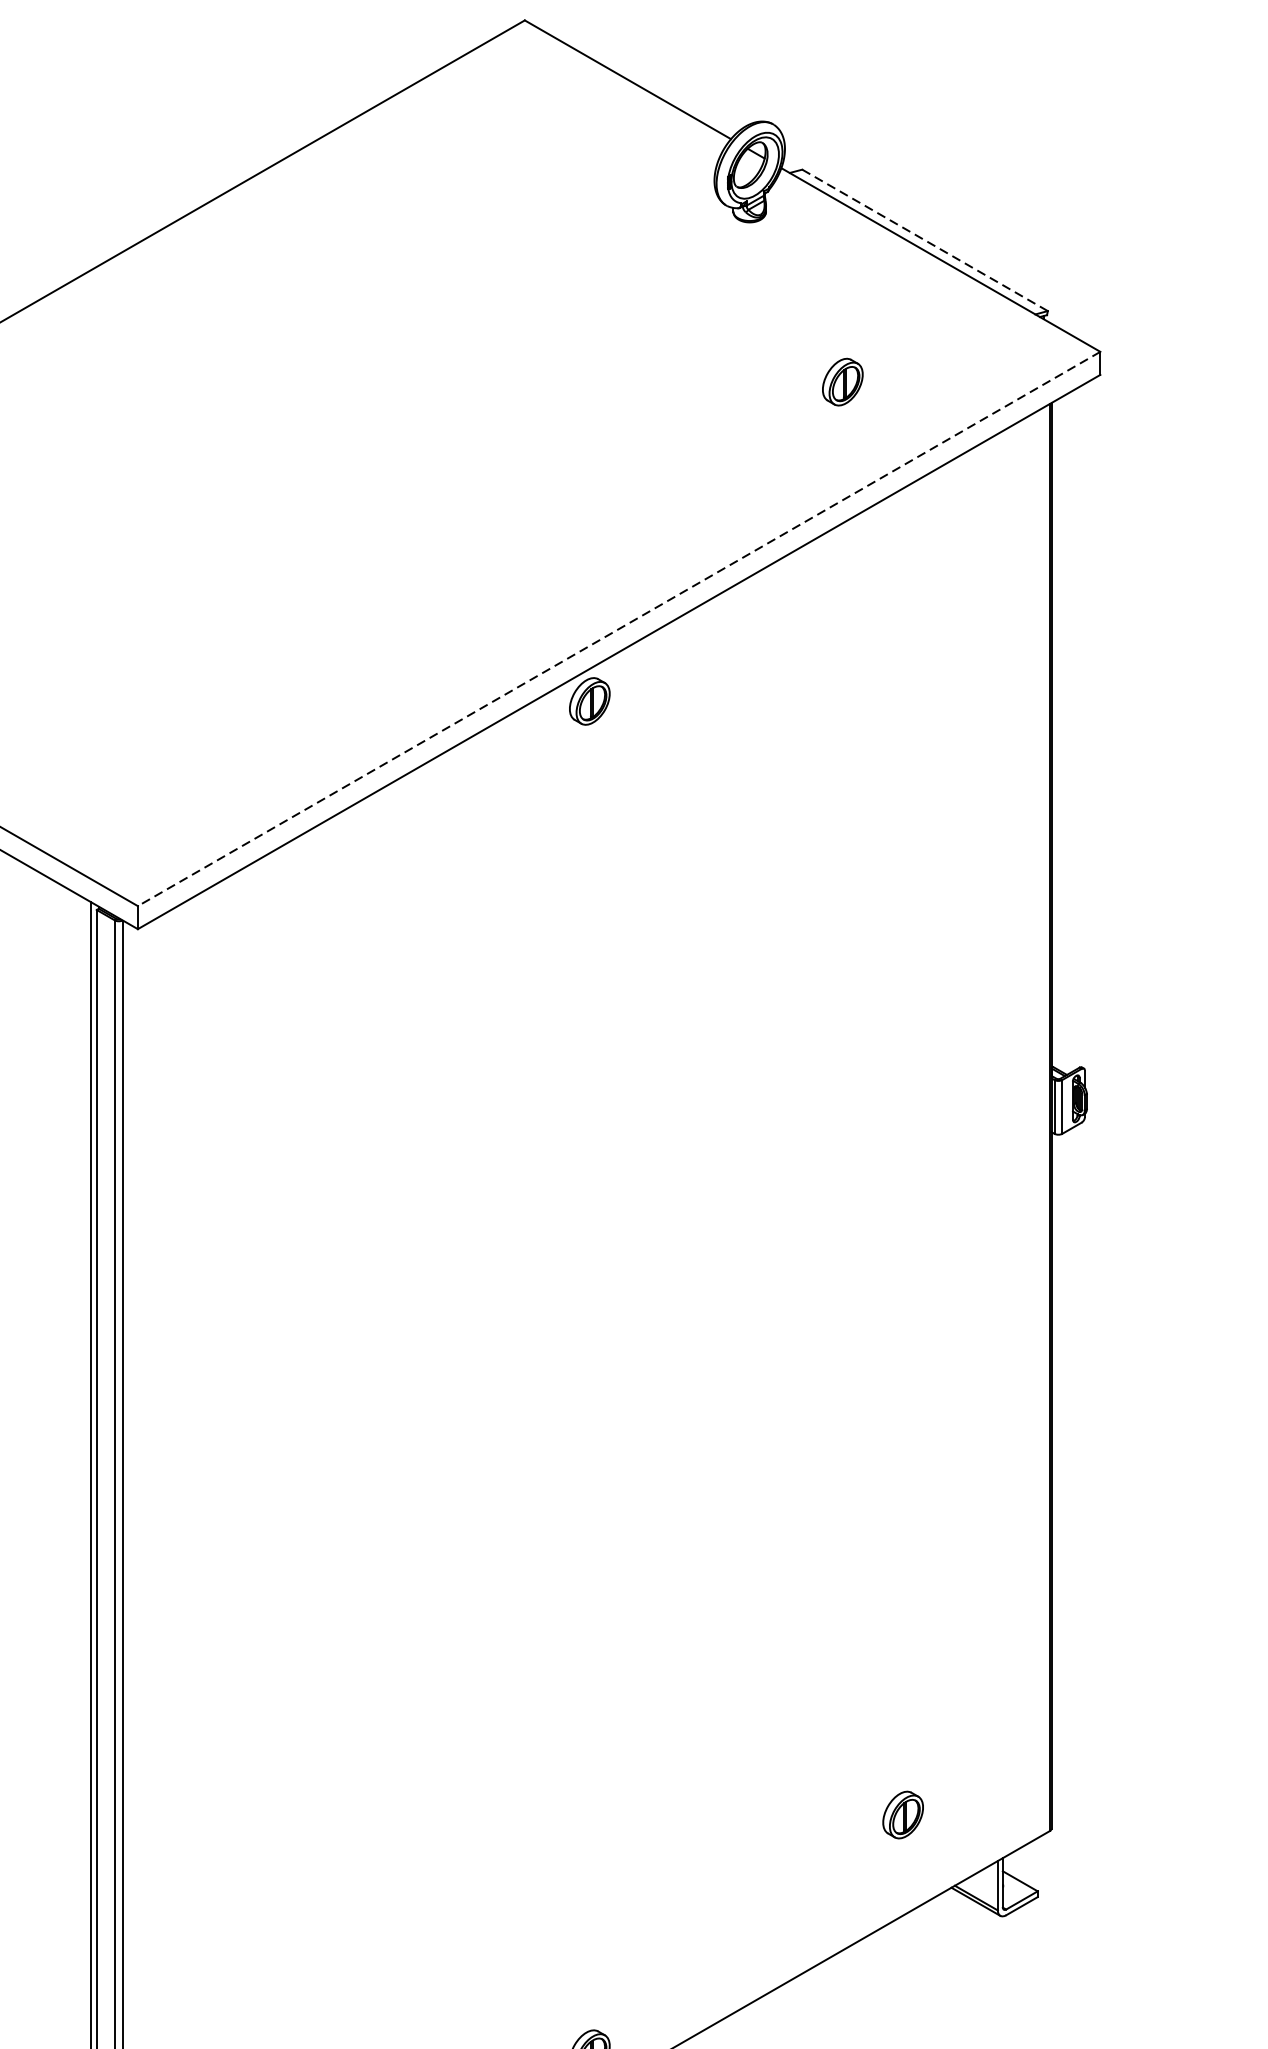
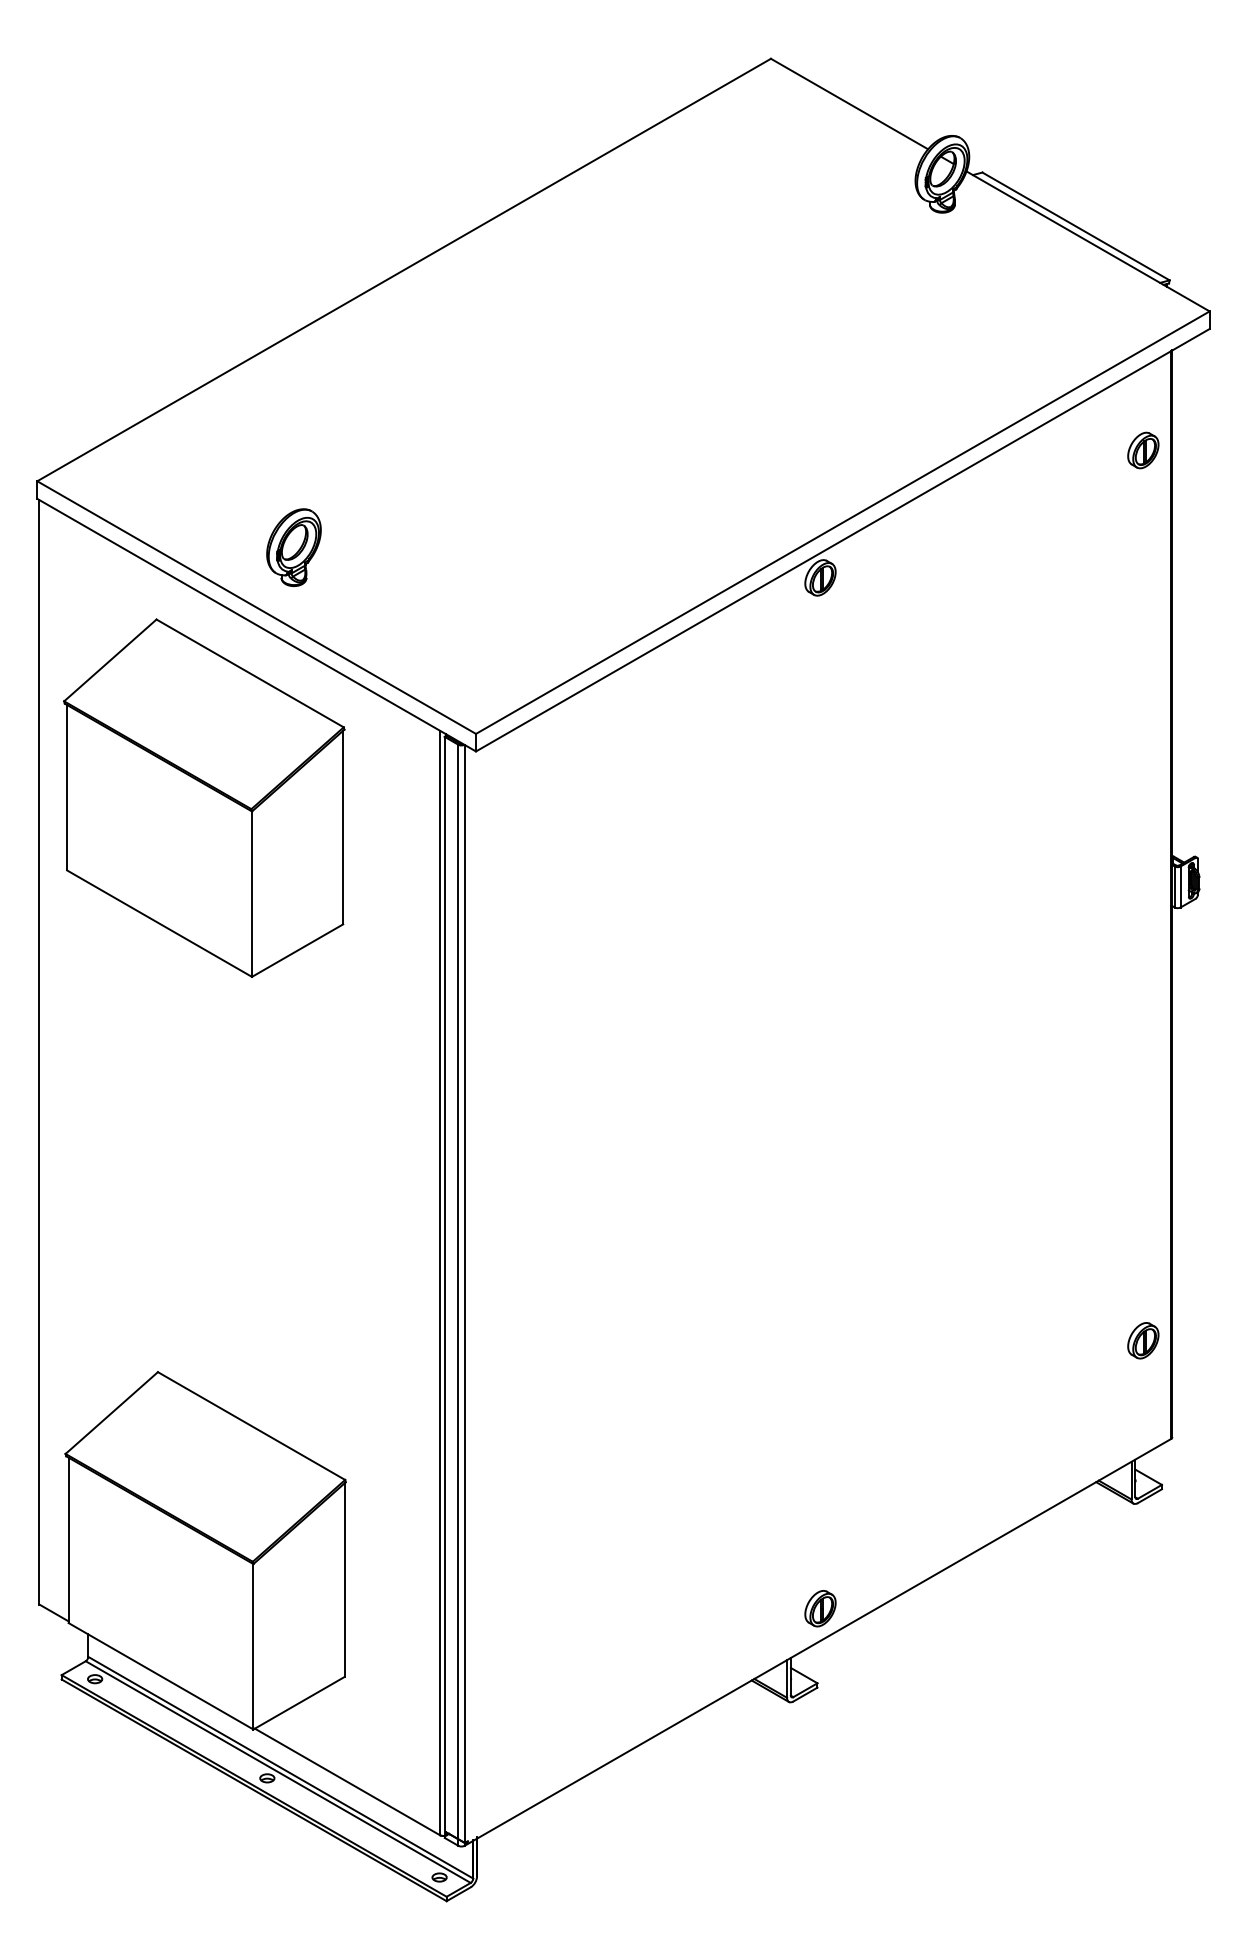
line: (925, 240) -> (1076, 226), dashed -> solid
part: (843, 382) -> (1143, 450), moved
line: (618, 628) -> (842, 522), dashed -> solid
part: (903, 1814) -> (1143, 1340), moved

